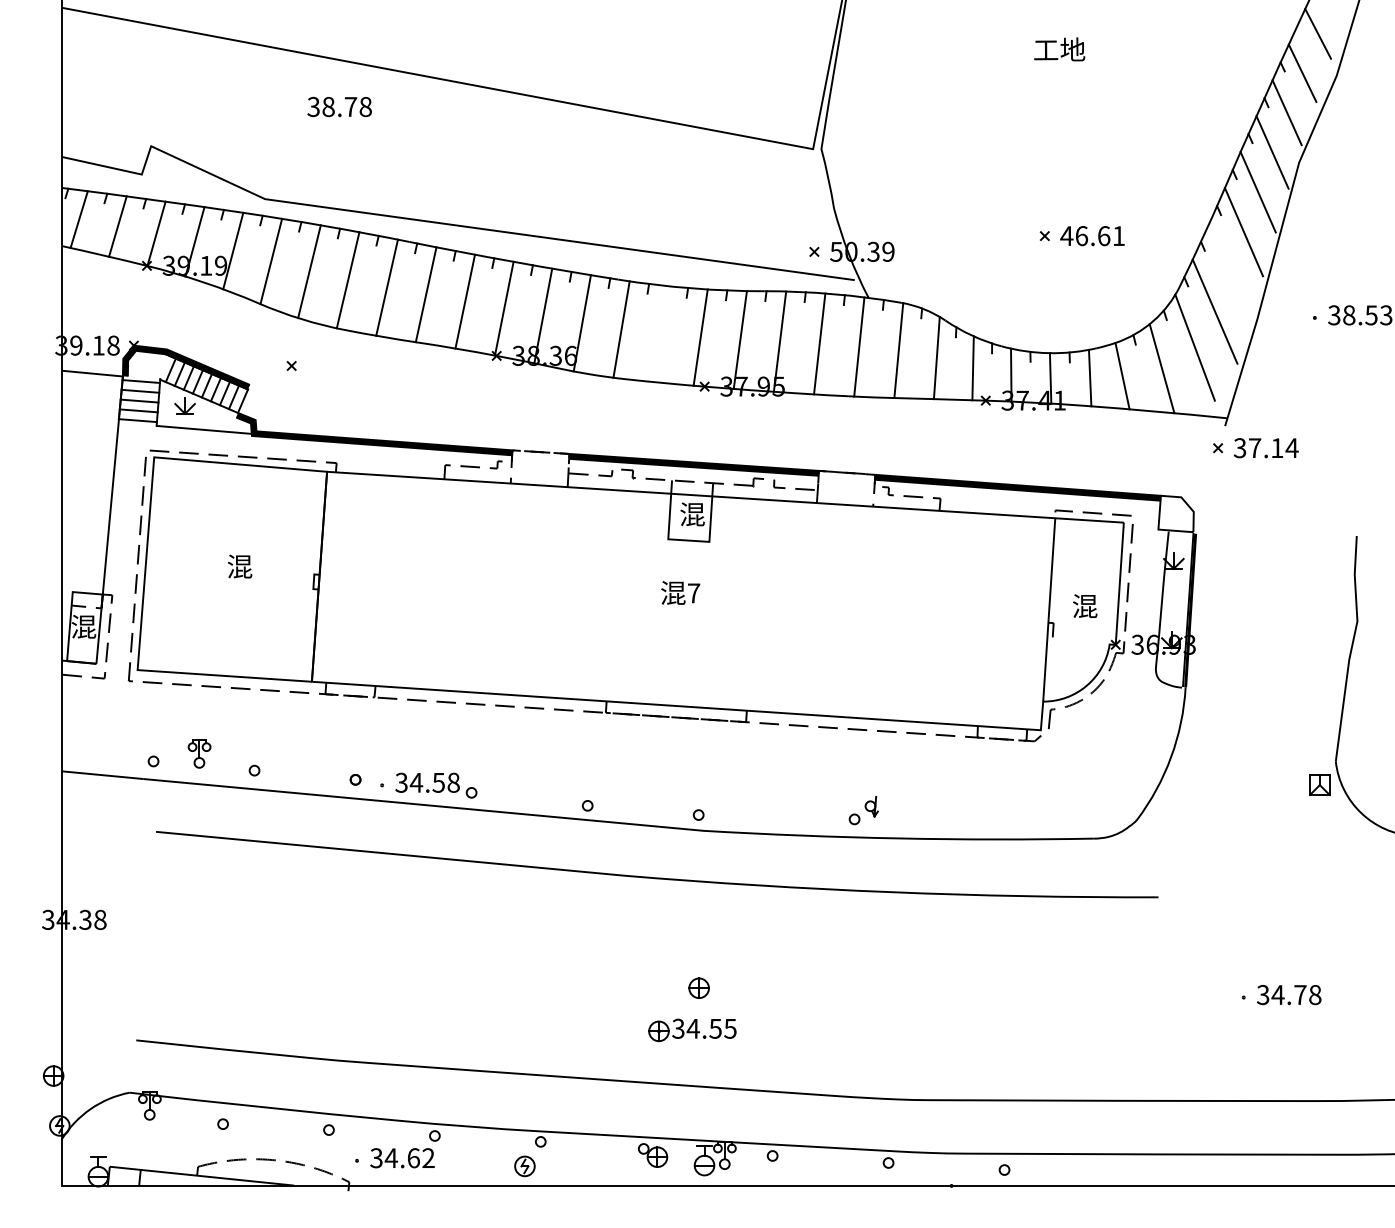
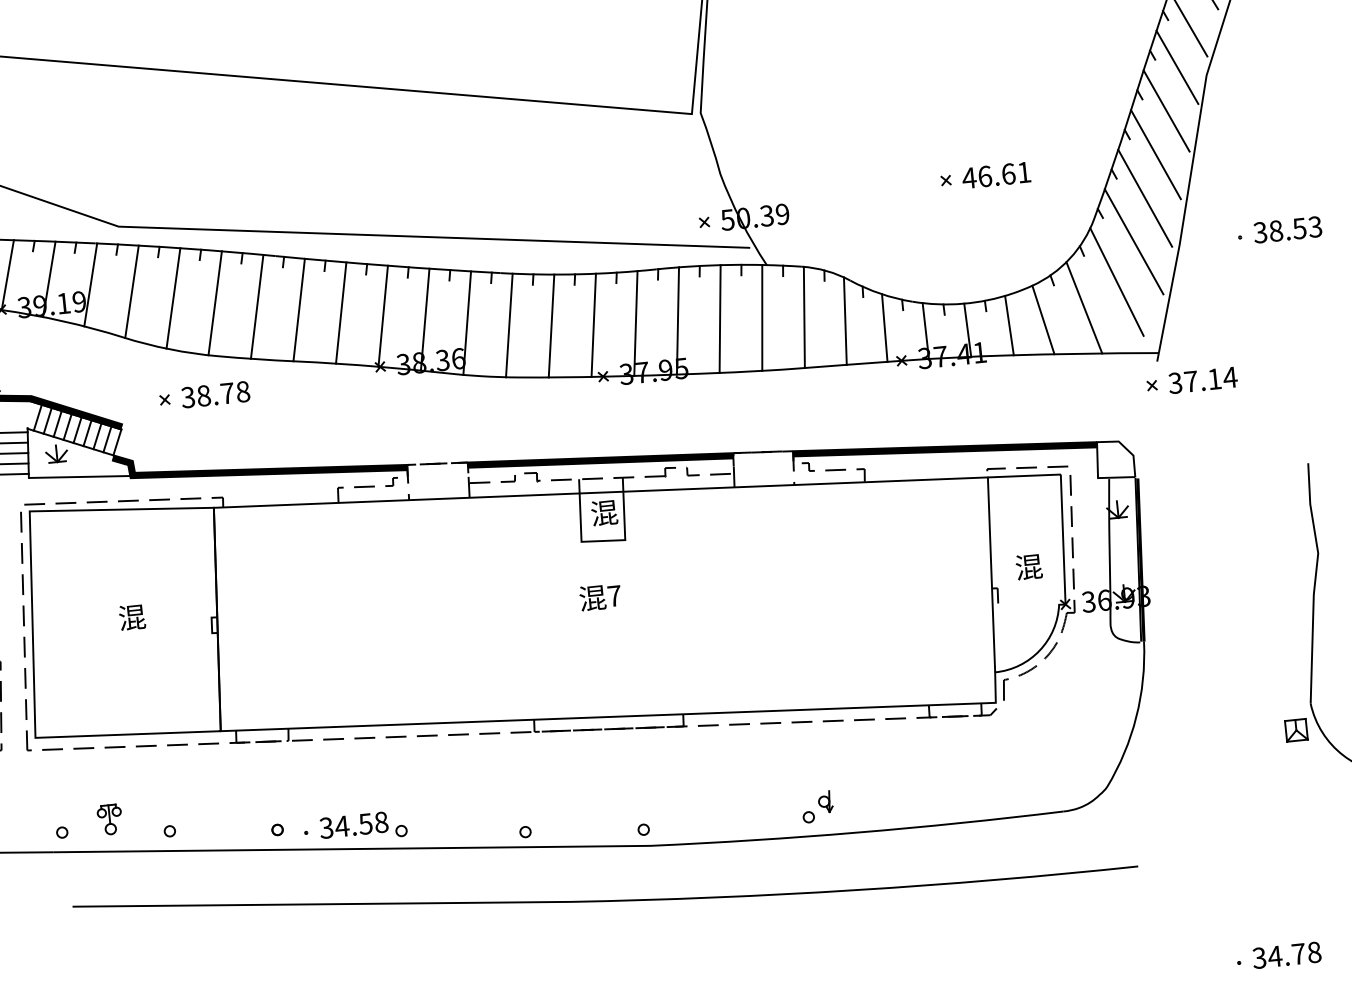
text: (339, 106) -> (215, 394), moved
line: (1229, 271) -> (1144, 197), added
line: (660, 334) -> (550, 326), added

